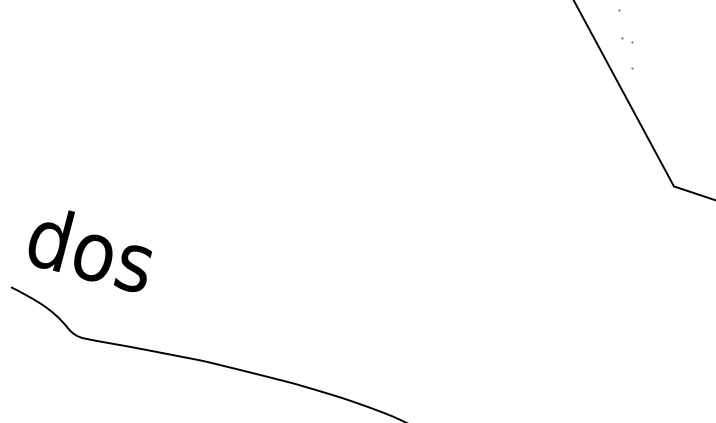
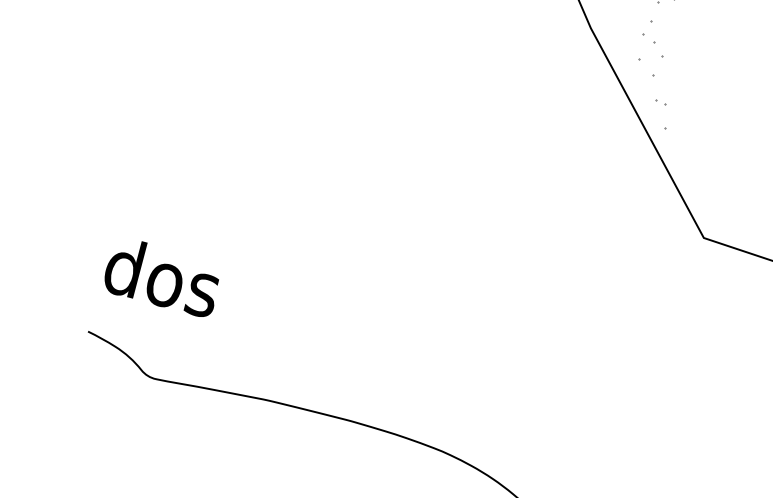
text: (89, 250) -> (161, 278), moved

